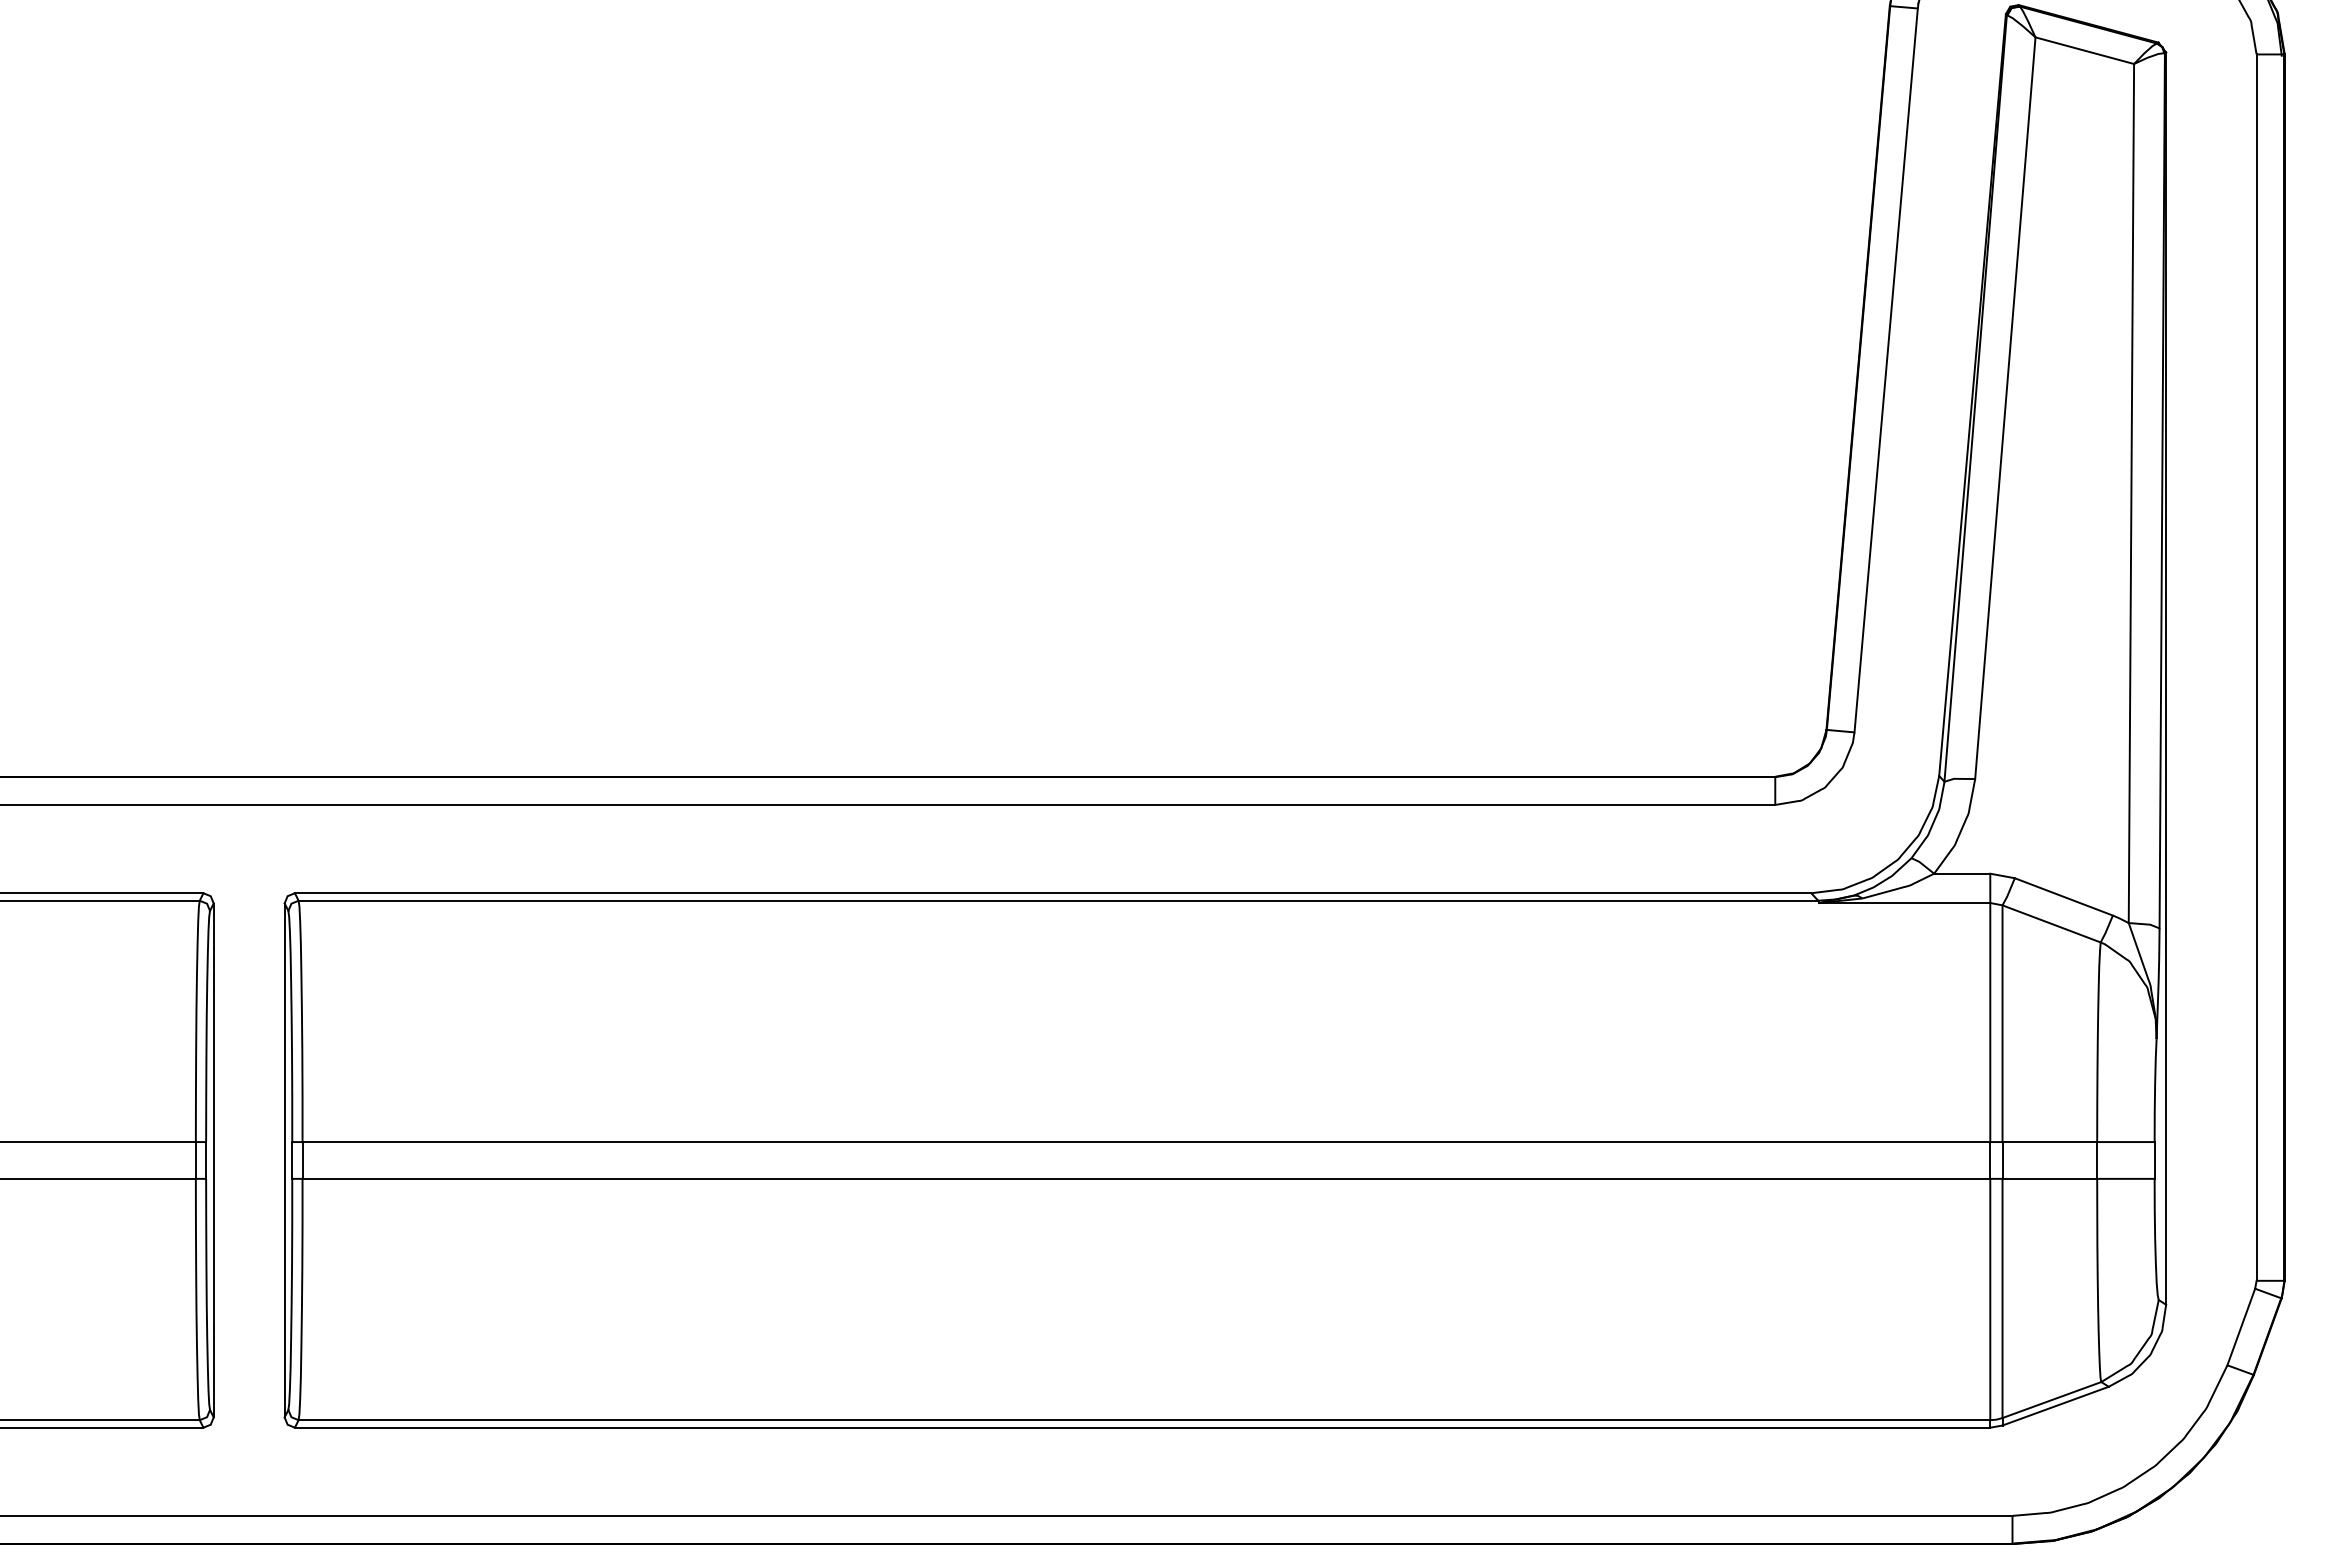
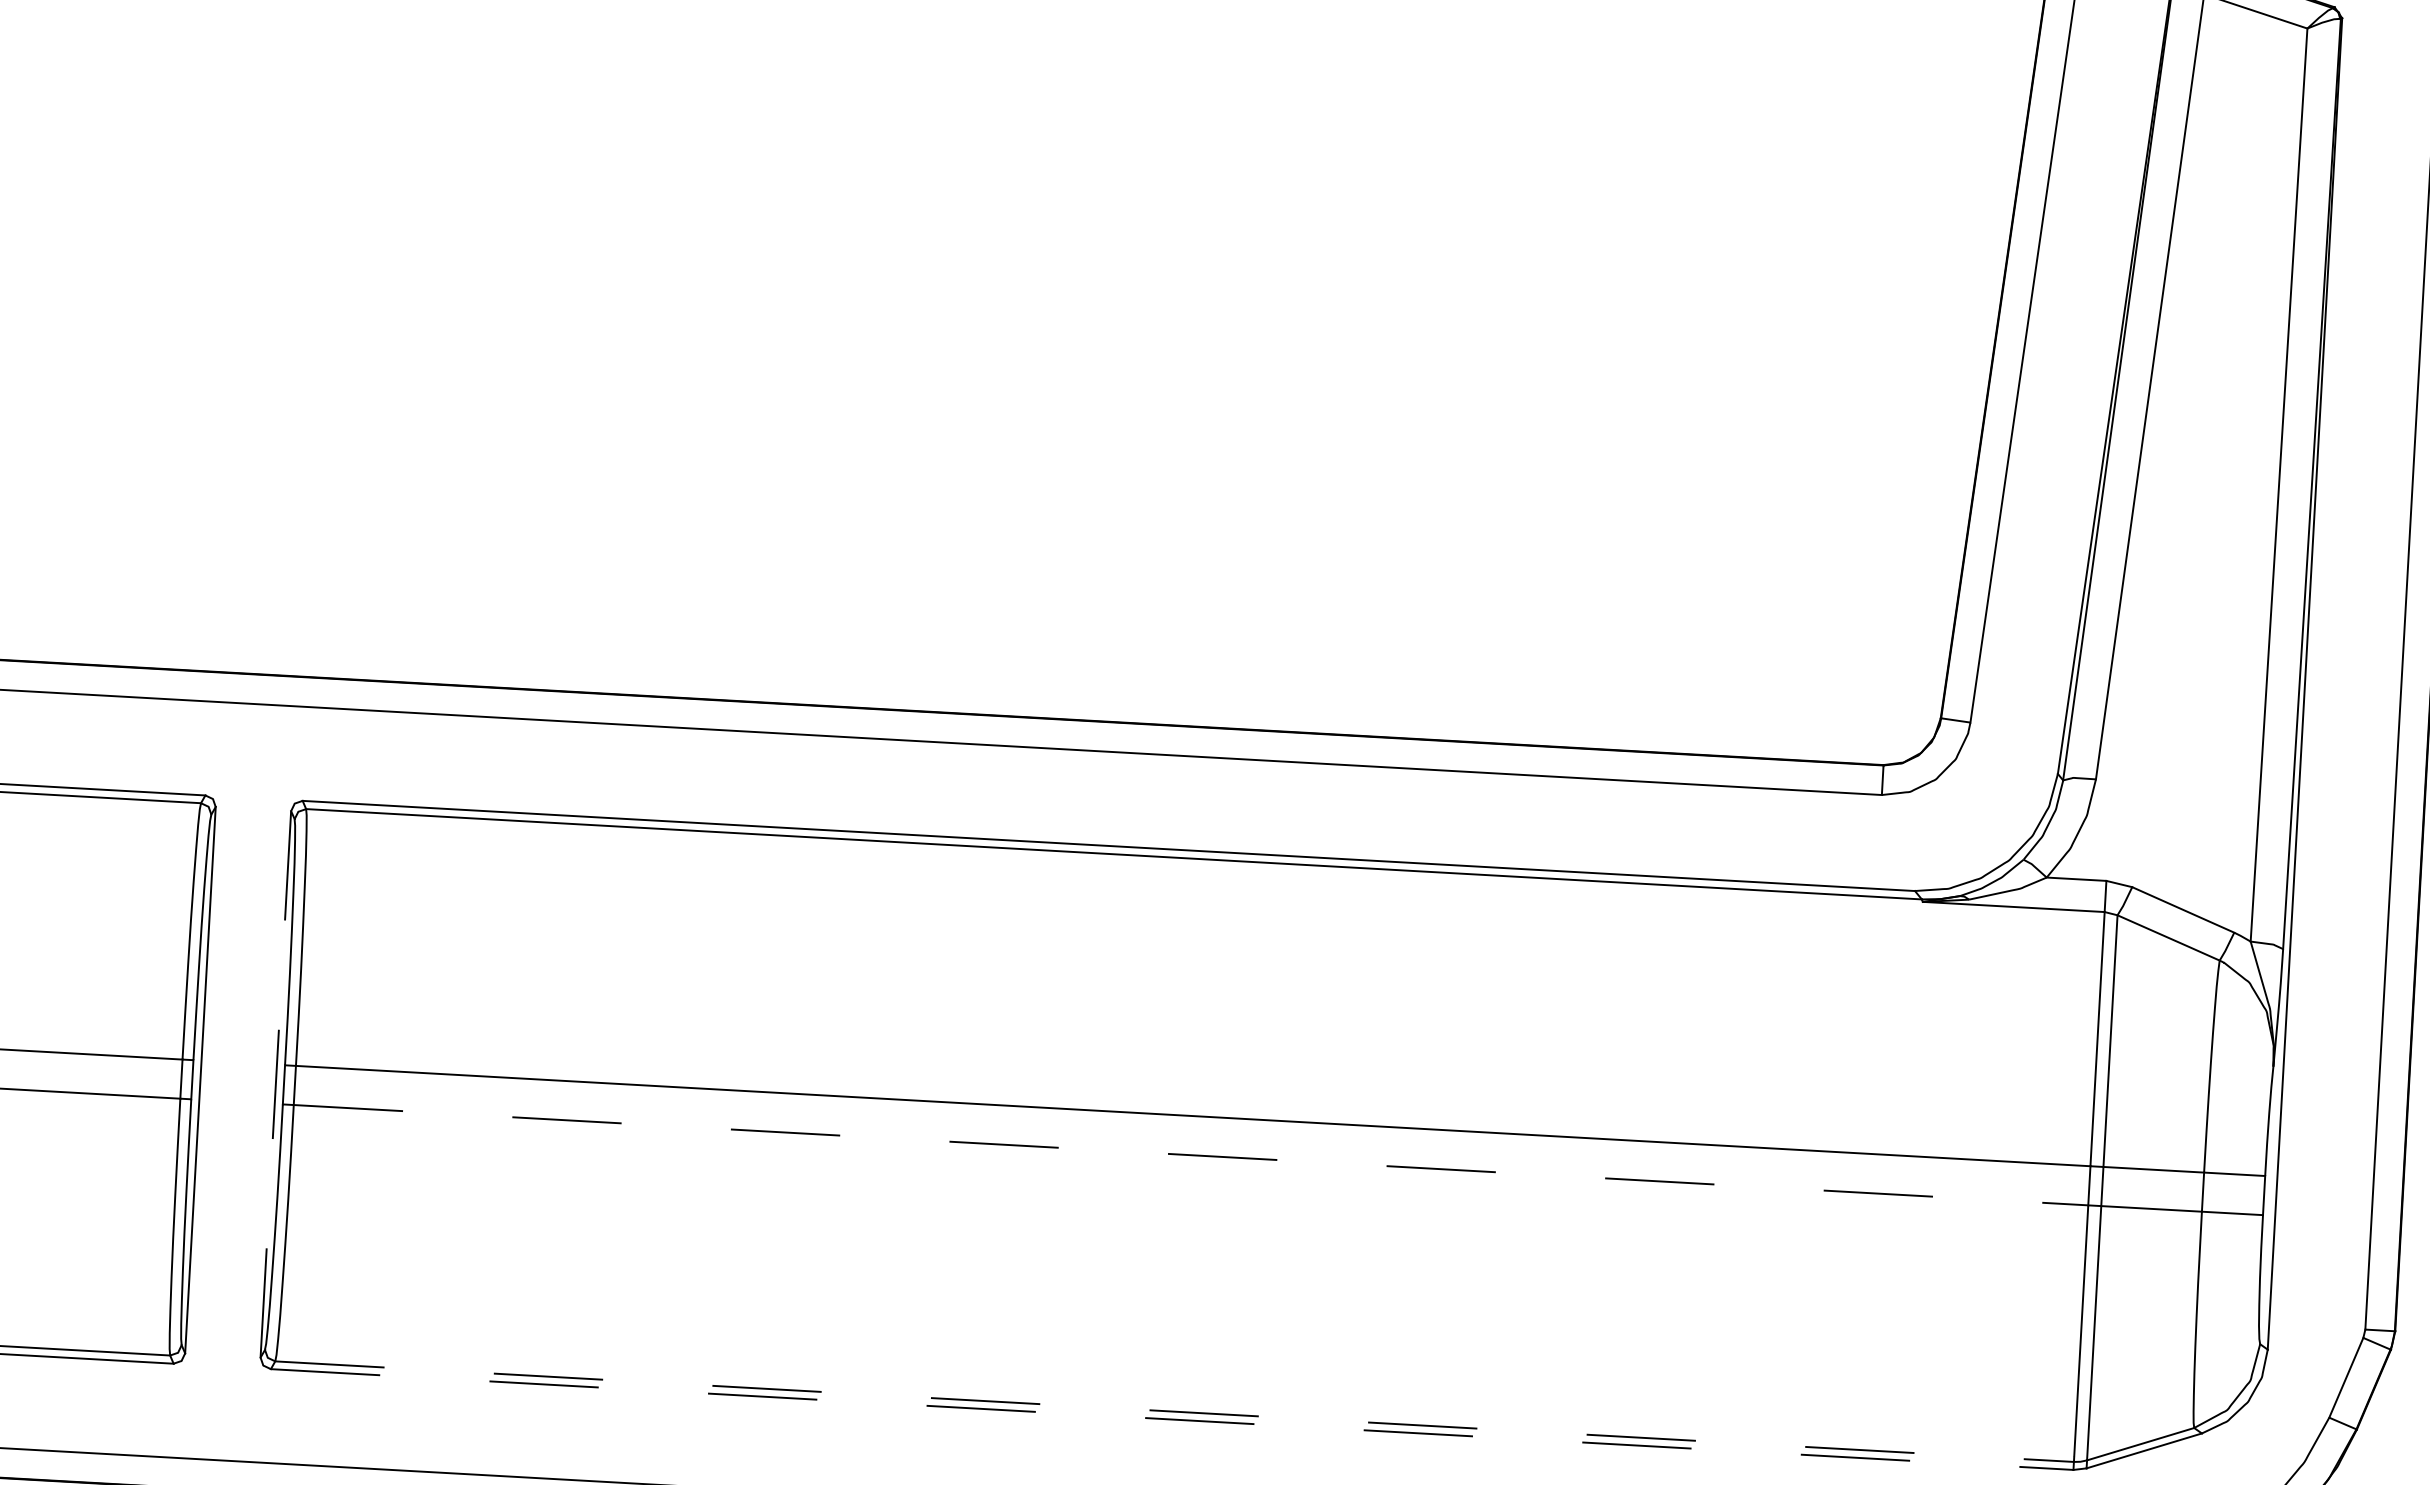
line: (284, 1160) -> (275, 1084), solid -> dashed
line: (1146, 1178) -> (1191, 1154), solid -> dashed
line: (1144, 1420) -> (1174, 1411), solid -> dashed
line: (1142, 1427) -> (1172, 1419), solid -> dashed

